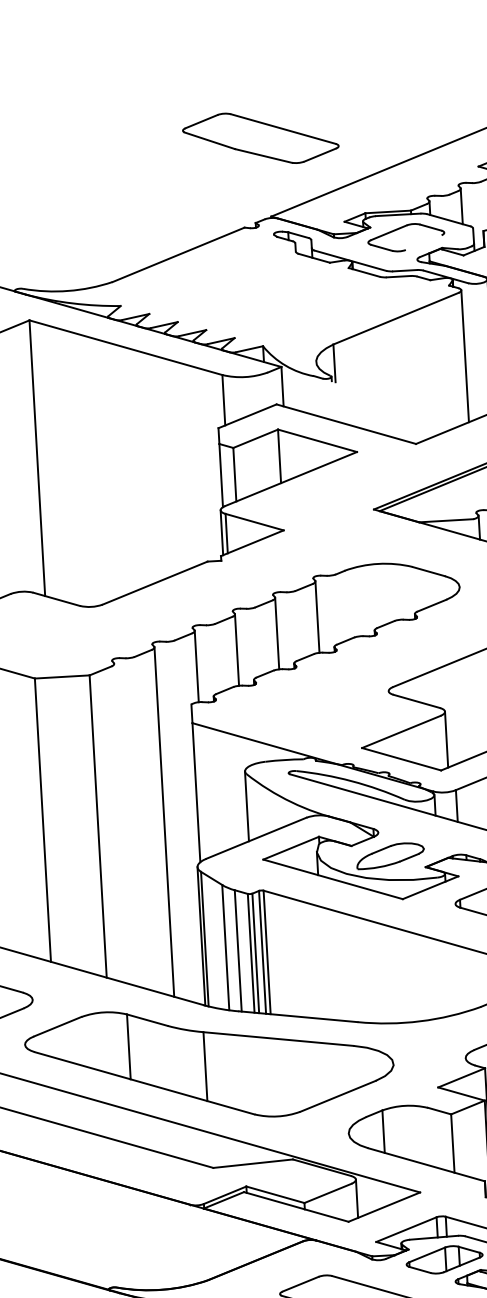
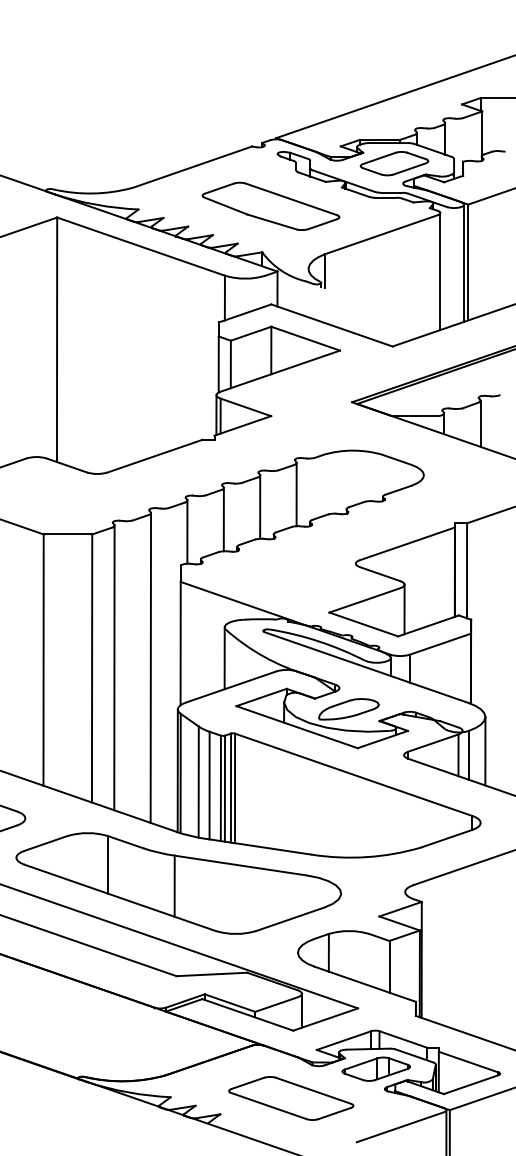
part: (260, 137) -> (270, 205), moved
line: (423, 242) -> (409, 168), added
line: (123, 823) -> (114, 667), added

